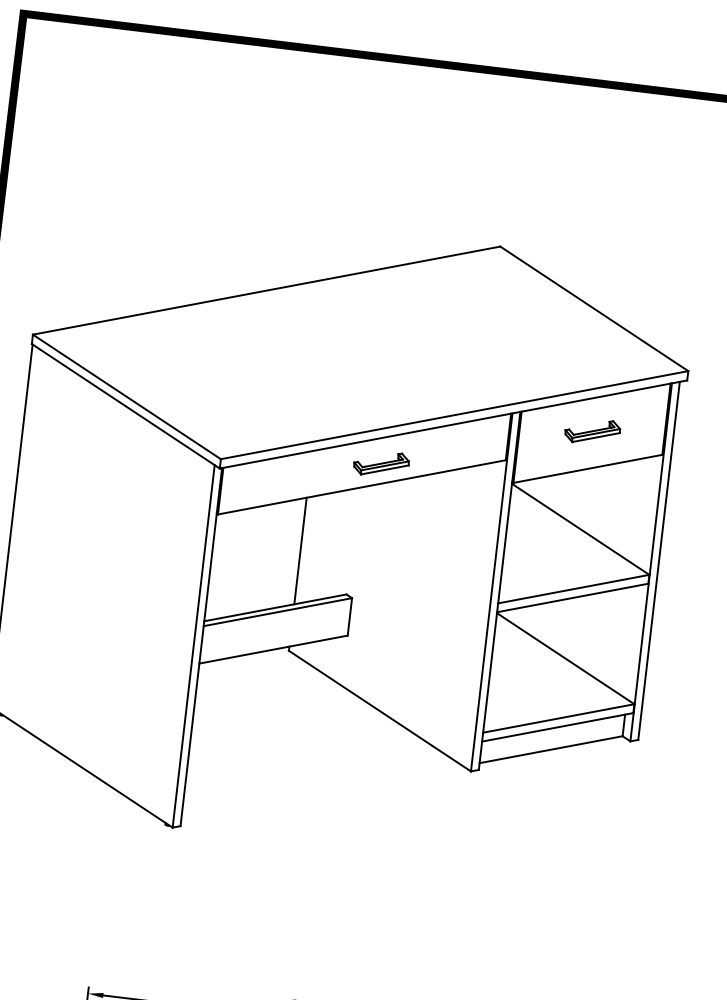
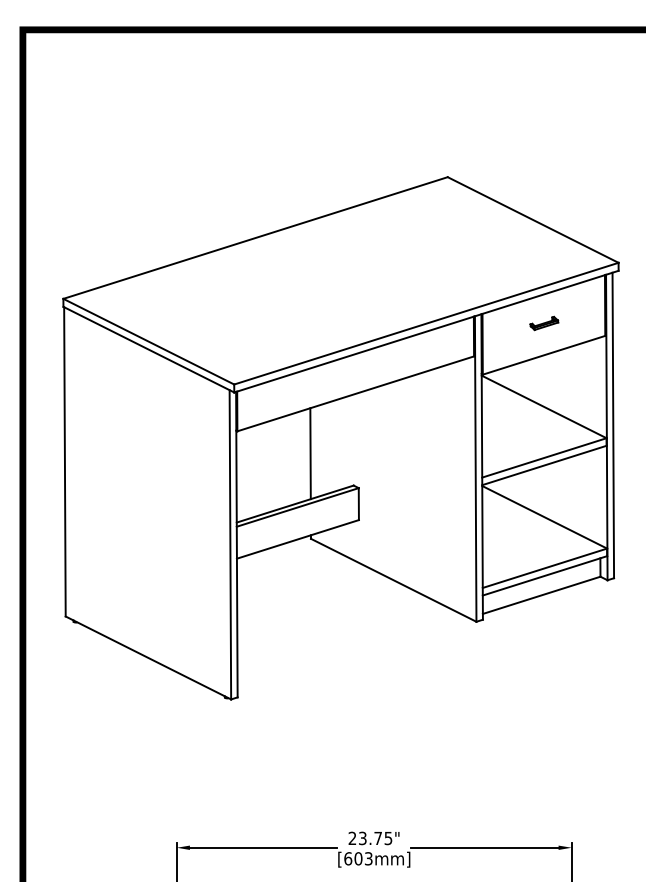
part: (592, 431) -> (544, 323), size x0.6
part: (381, 464) -> (369, 372), removed

